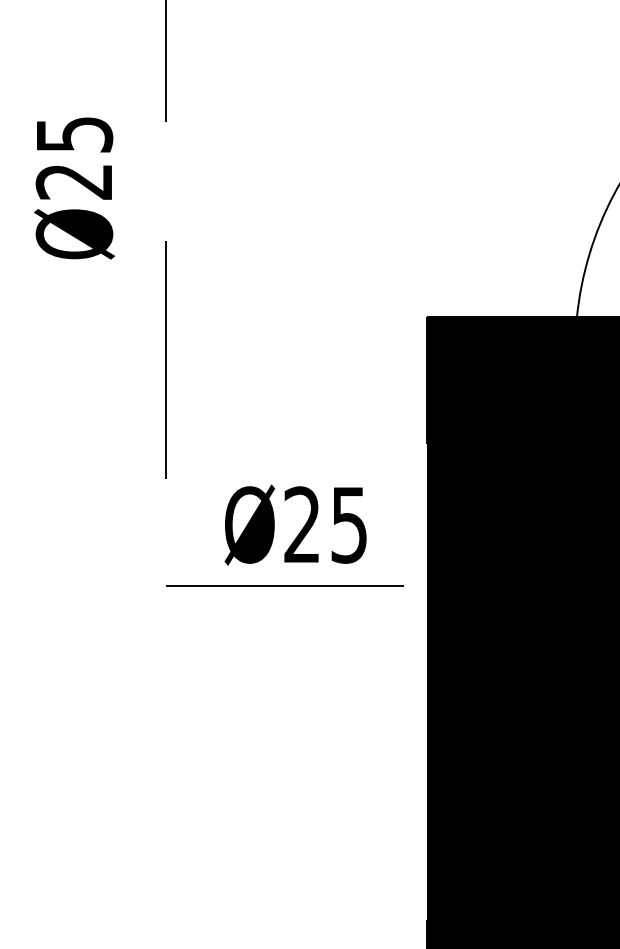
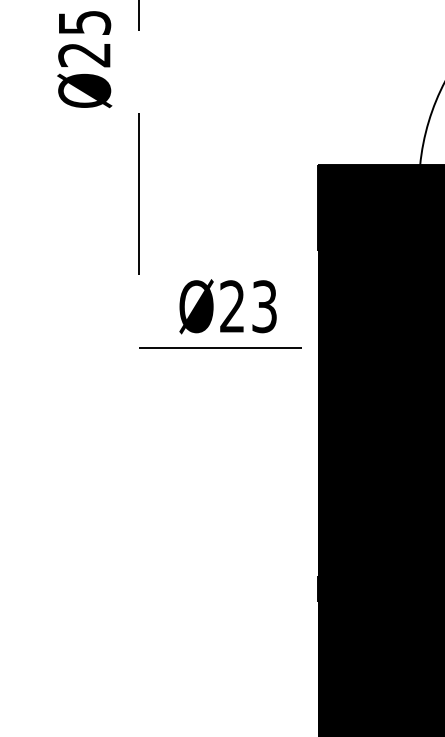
text: (74, 188) -> (84, 59), moved
text: (349, 524) -> (264, 306), Ø25 -> Ø23

